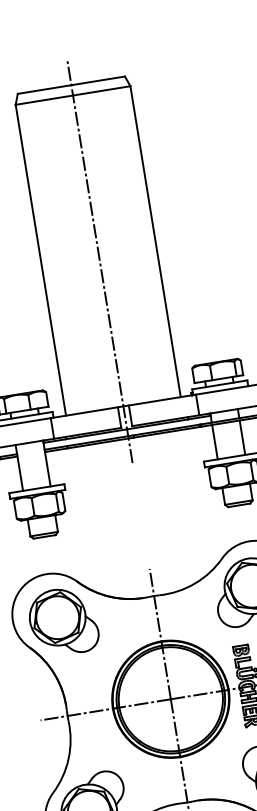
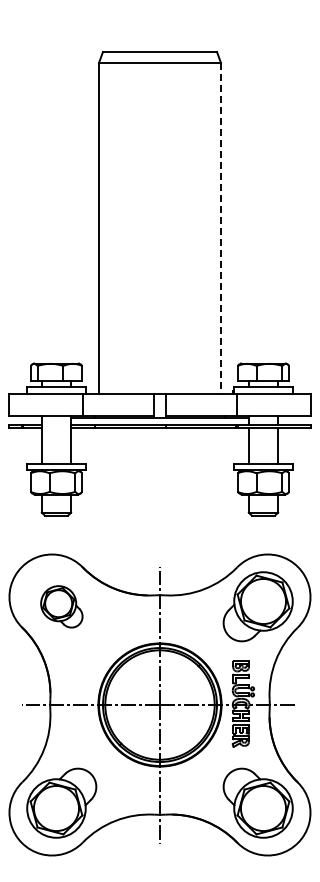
line: (155, 241) -> (220, 228), solid -> dashed
line: (100, 261) -> (160, 239), removed
part: (63, 621) -> (61, 606), size x0.6

